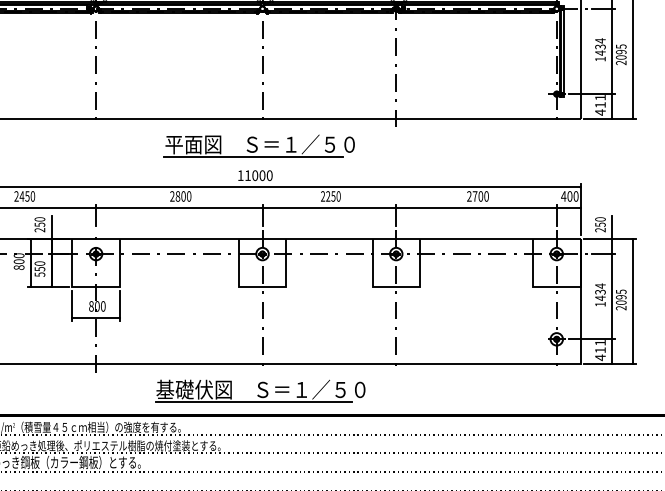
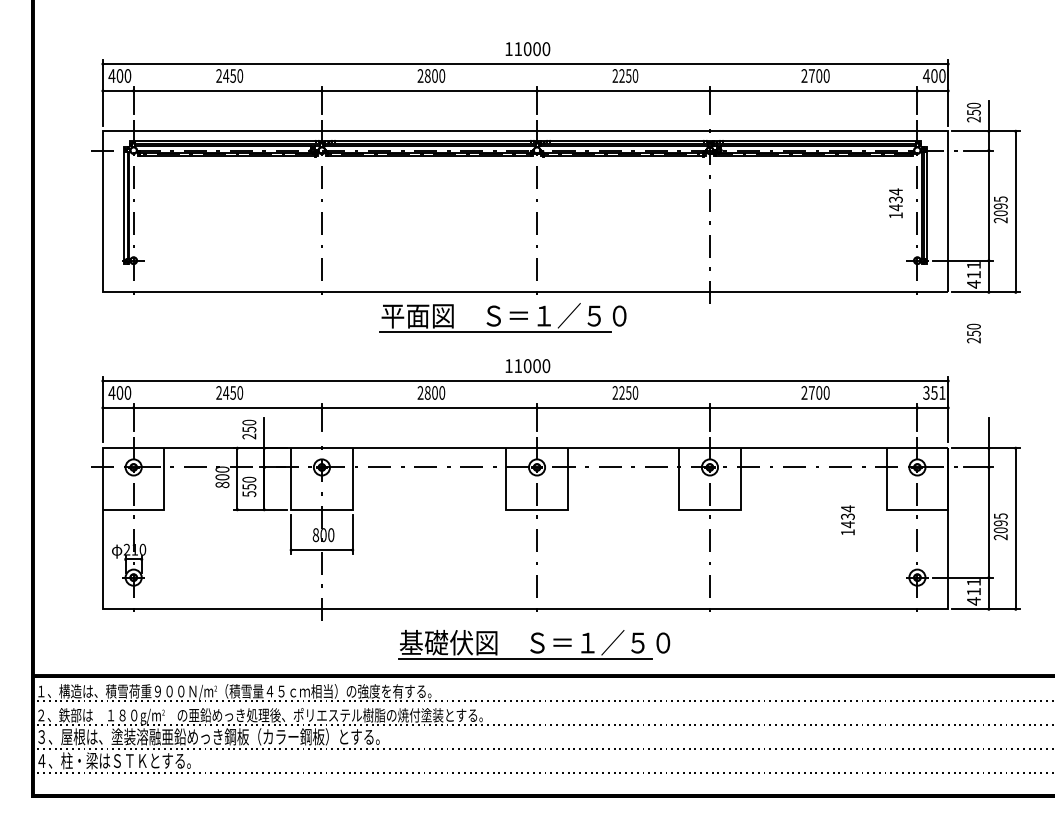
text: (600, 49) -> (895, 203), moved
part: (258, 145) -> (502, 317), moved
text: (569, 196) -> (933, 392), 400 -> 351
text: (600, 224) -> (973, 333), moved
text: (600, 295) -> (847, 520), moved

